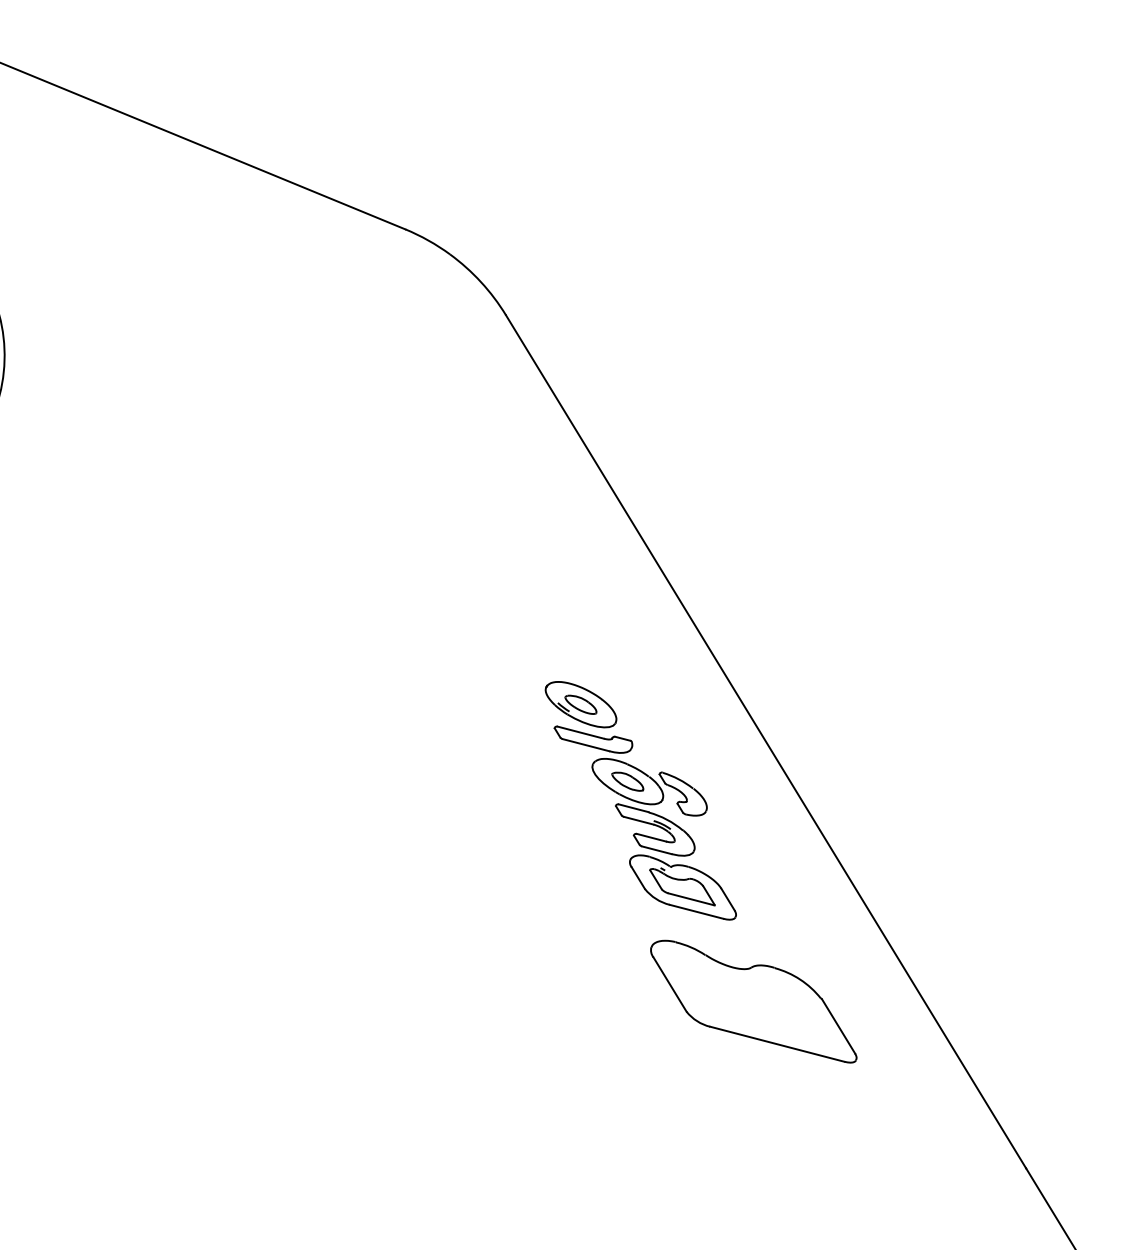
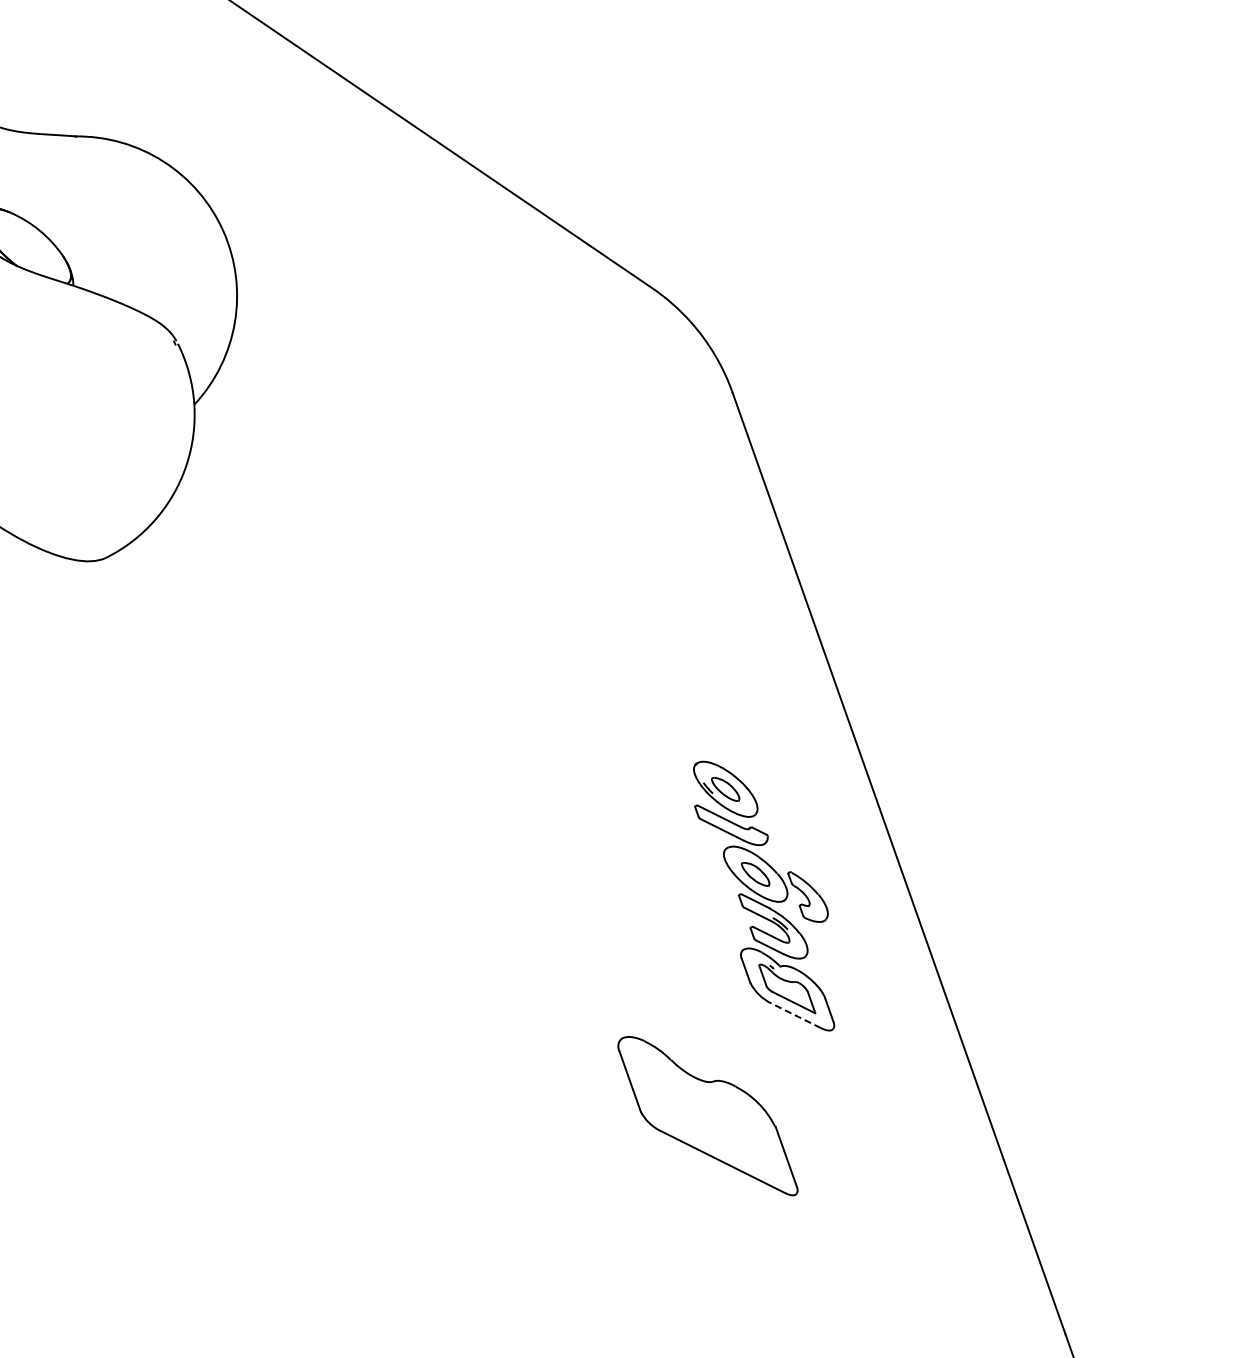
line: (696, 911) -> (796, 1015), solid -> dashed
part: (752, 1002) -> (707, 1116), moved

